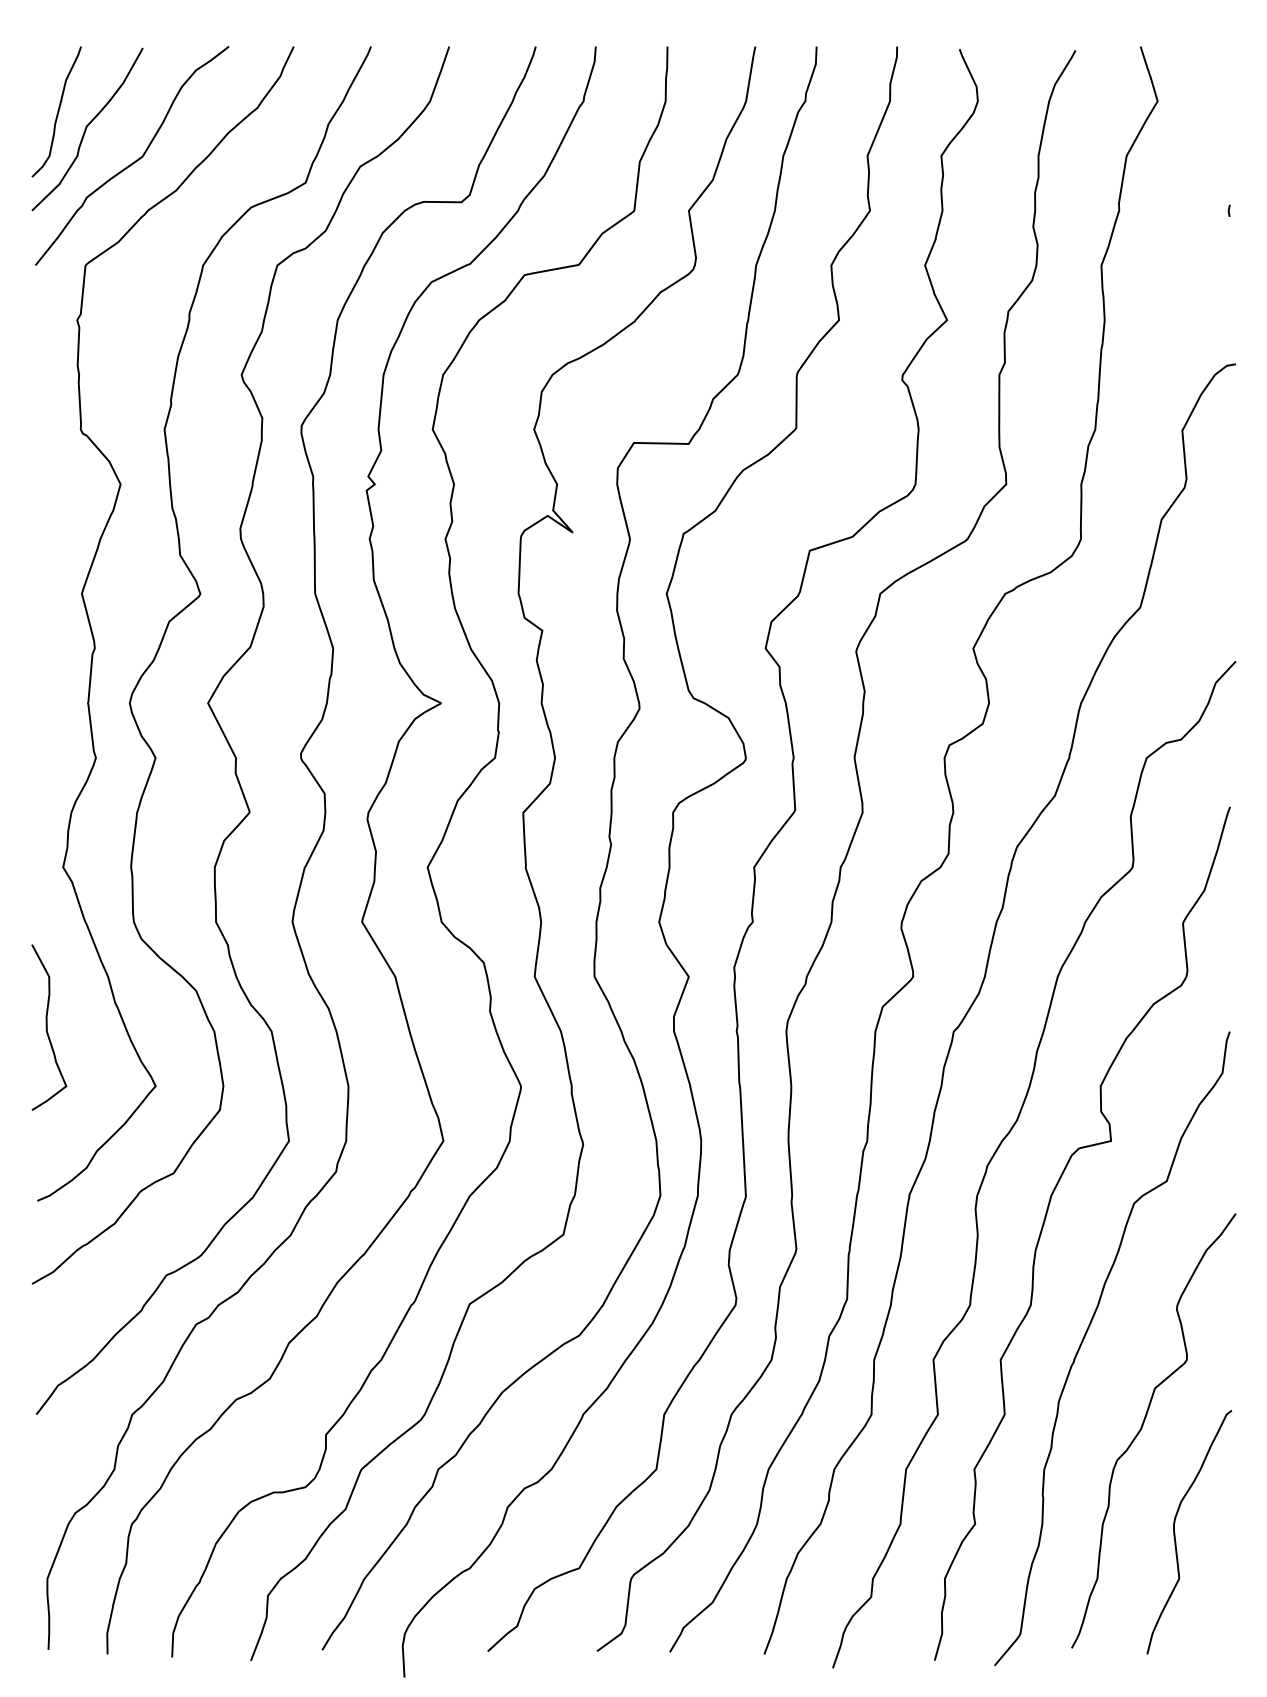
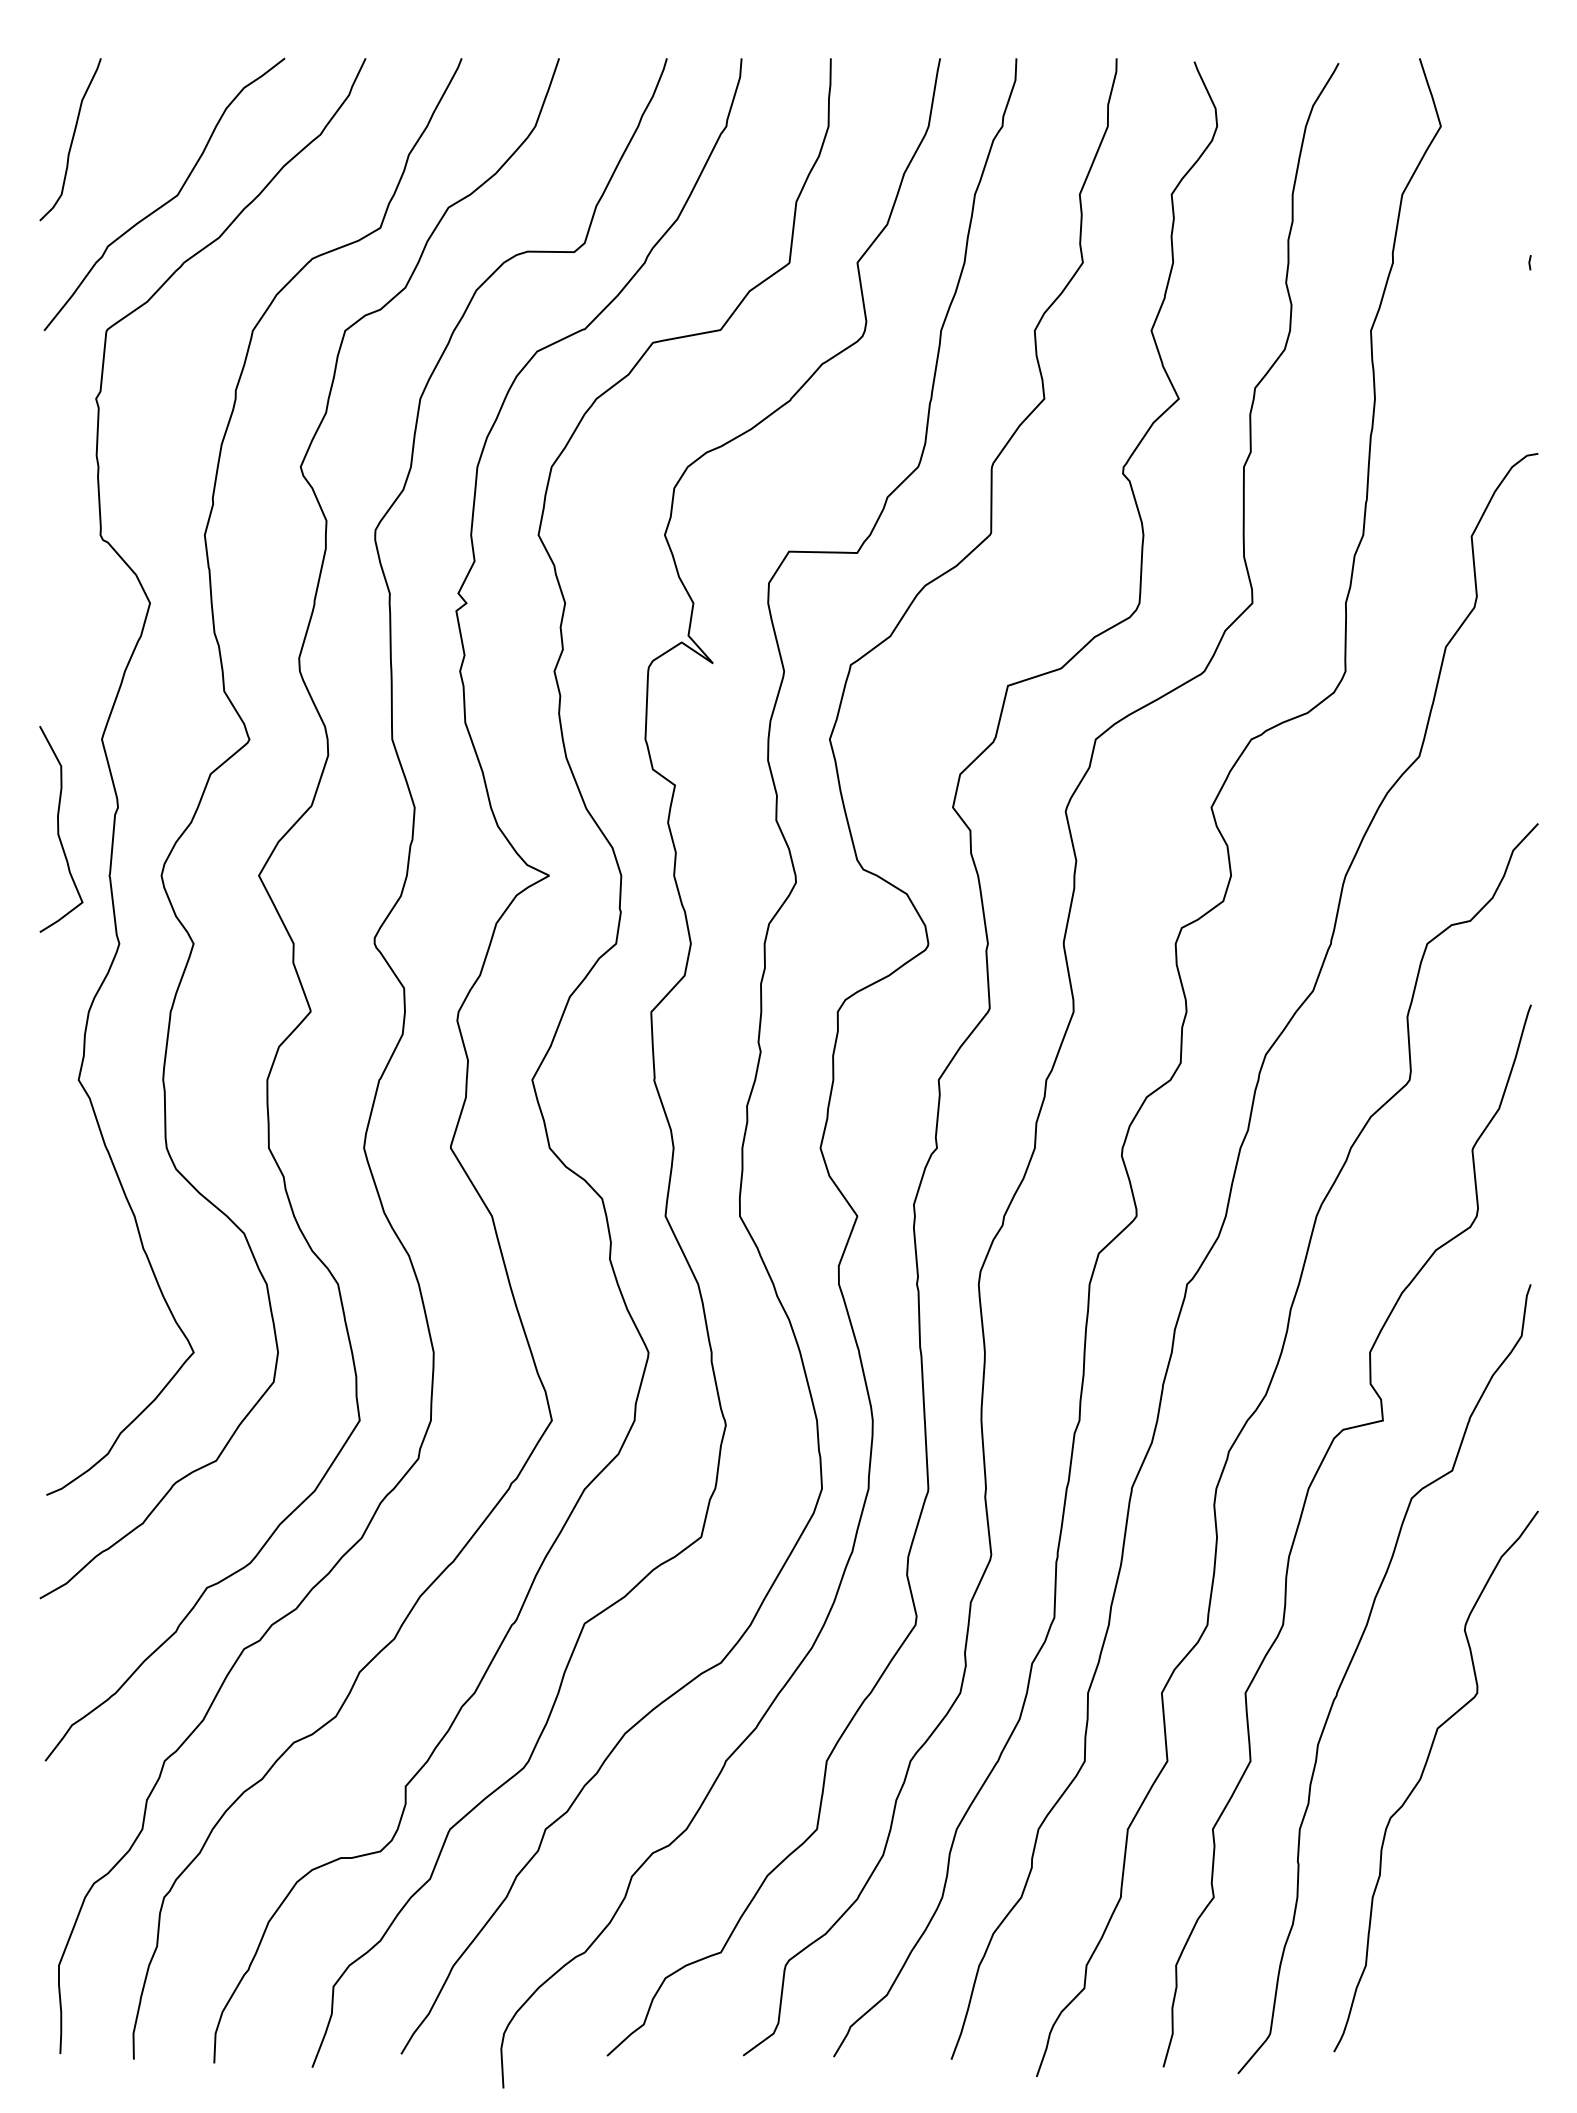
curve: (86, 129) -> (107, 161), removed
curve: (47, 1027) -> (59, 829), moved
curve: (1174, 1532) -> (1462, 1907), removed

